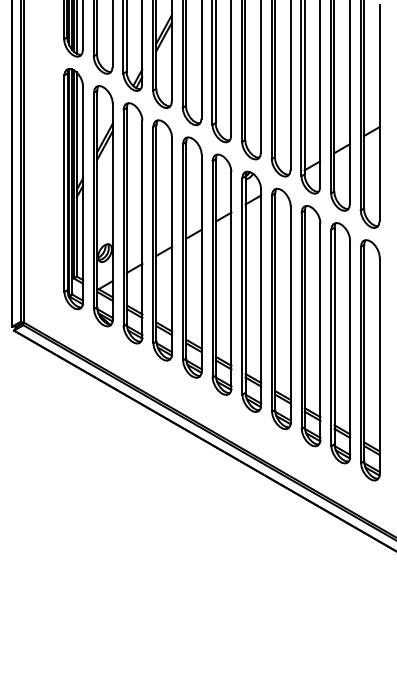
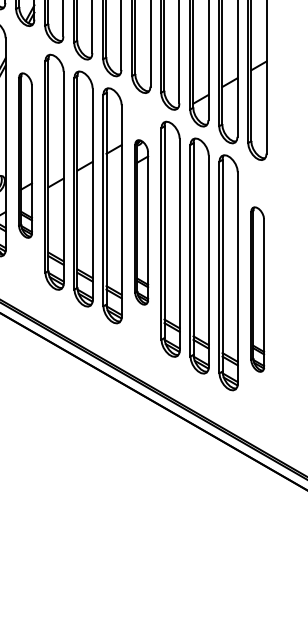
part: (132, 223) -> (24, 155), size x0.7
part: (251, 291) -> (141, 222), size x0.7
part: (370, 360) -> (257, 289), size x0.7

